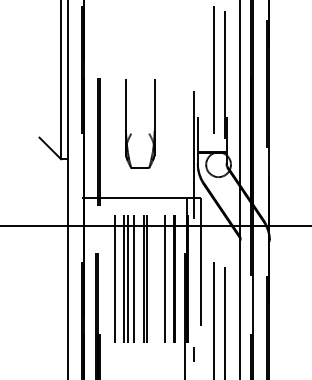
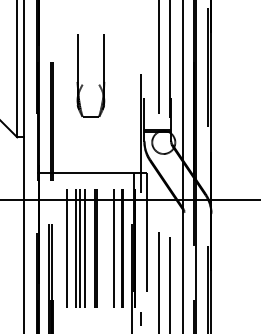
part: (131, 133) -> (82, 84), moved

